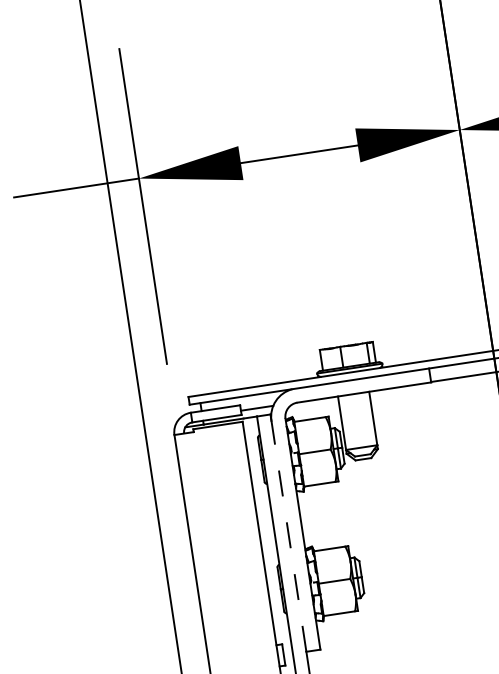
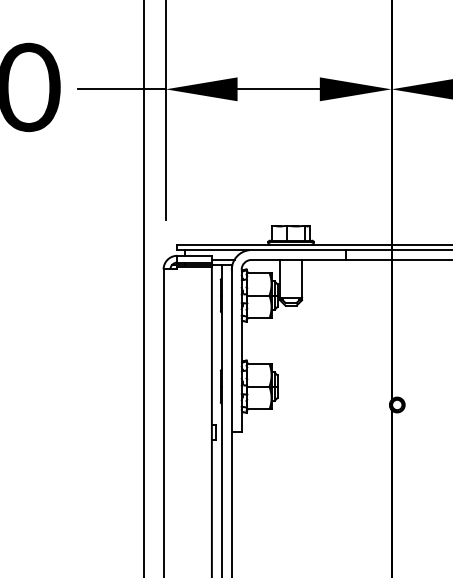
line: (288, 535) -> (231, 350), dashed -> solid

